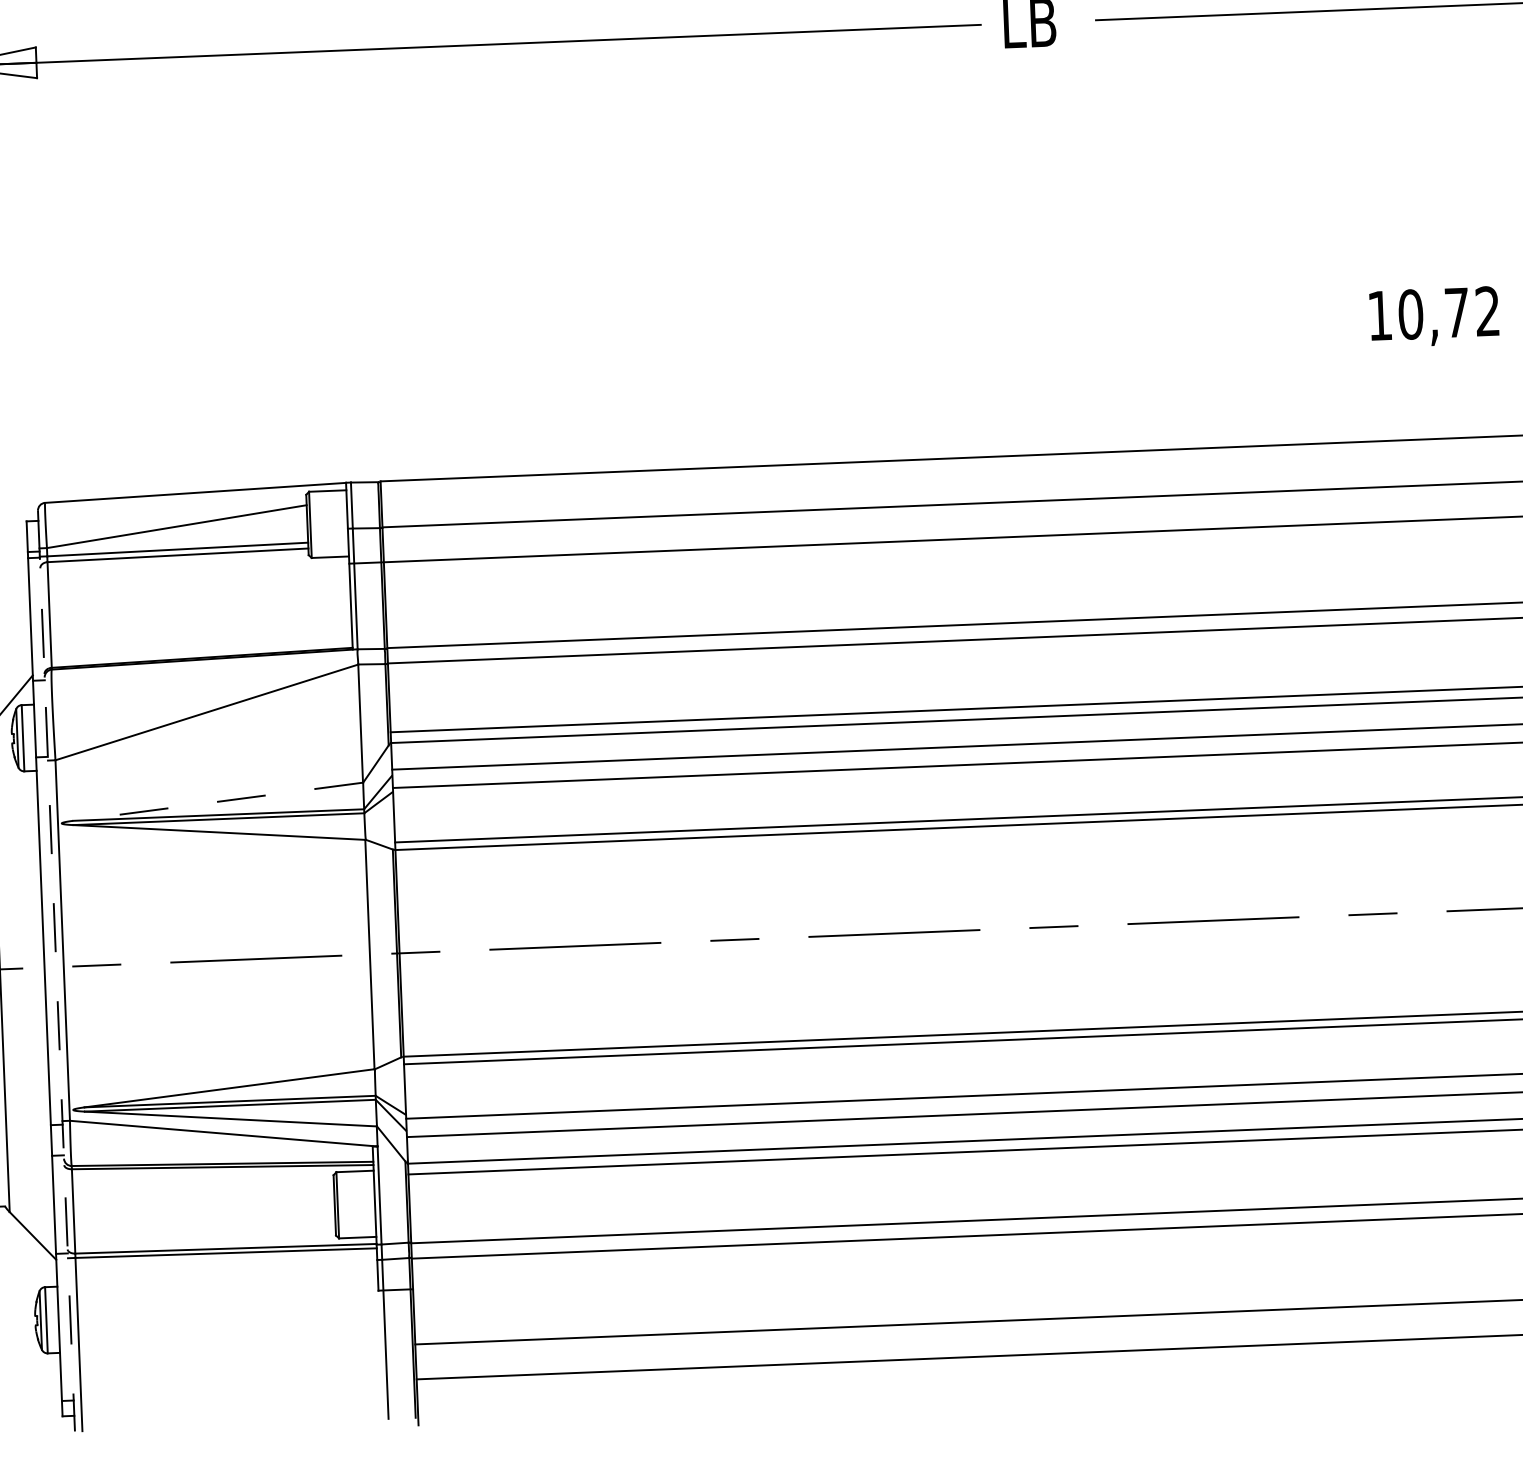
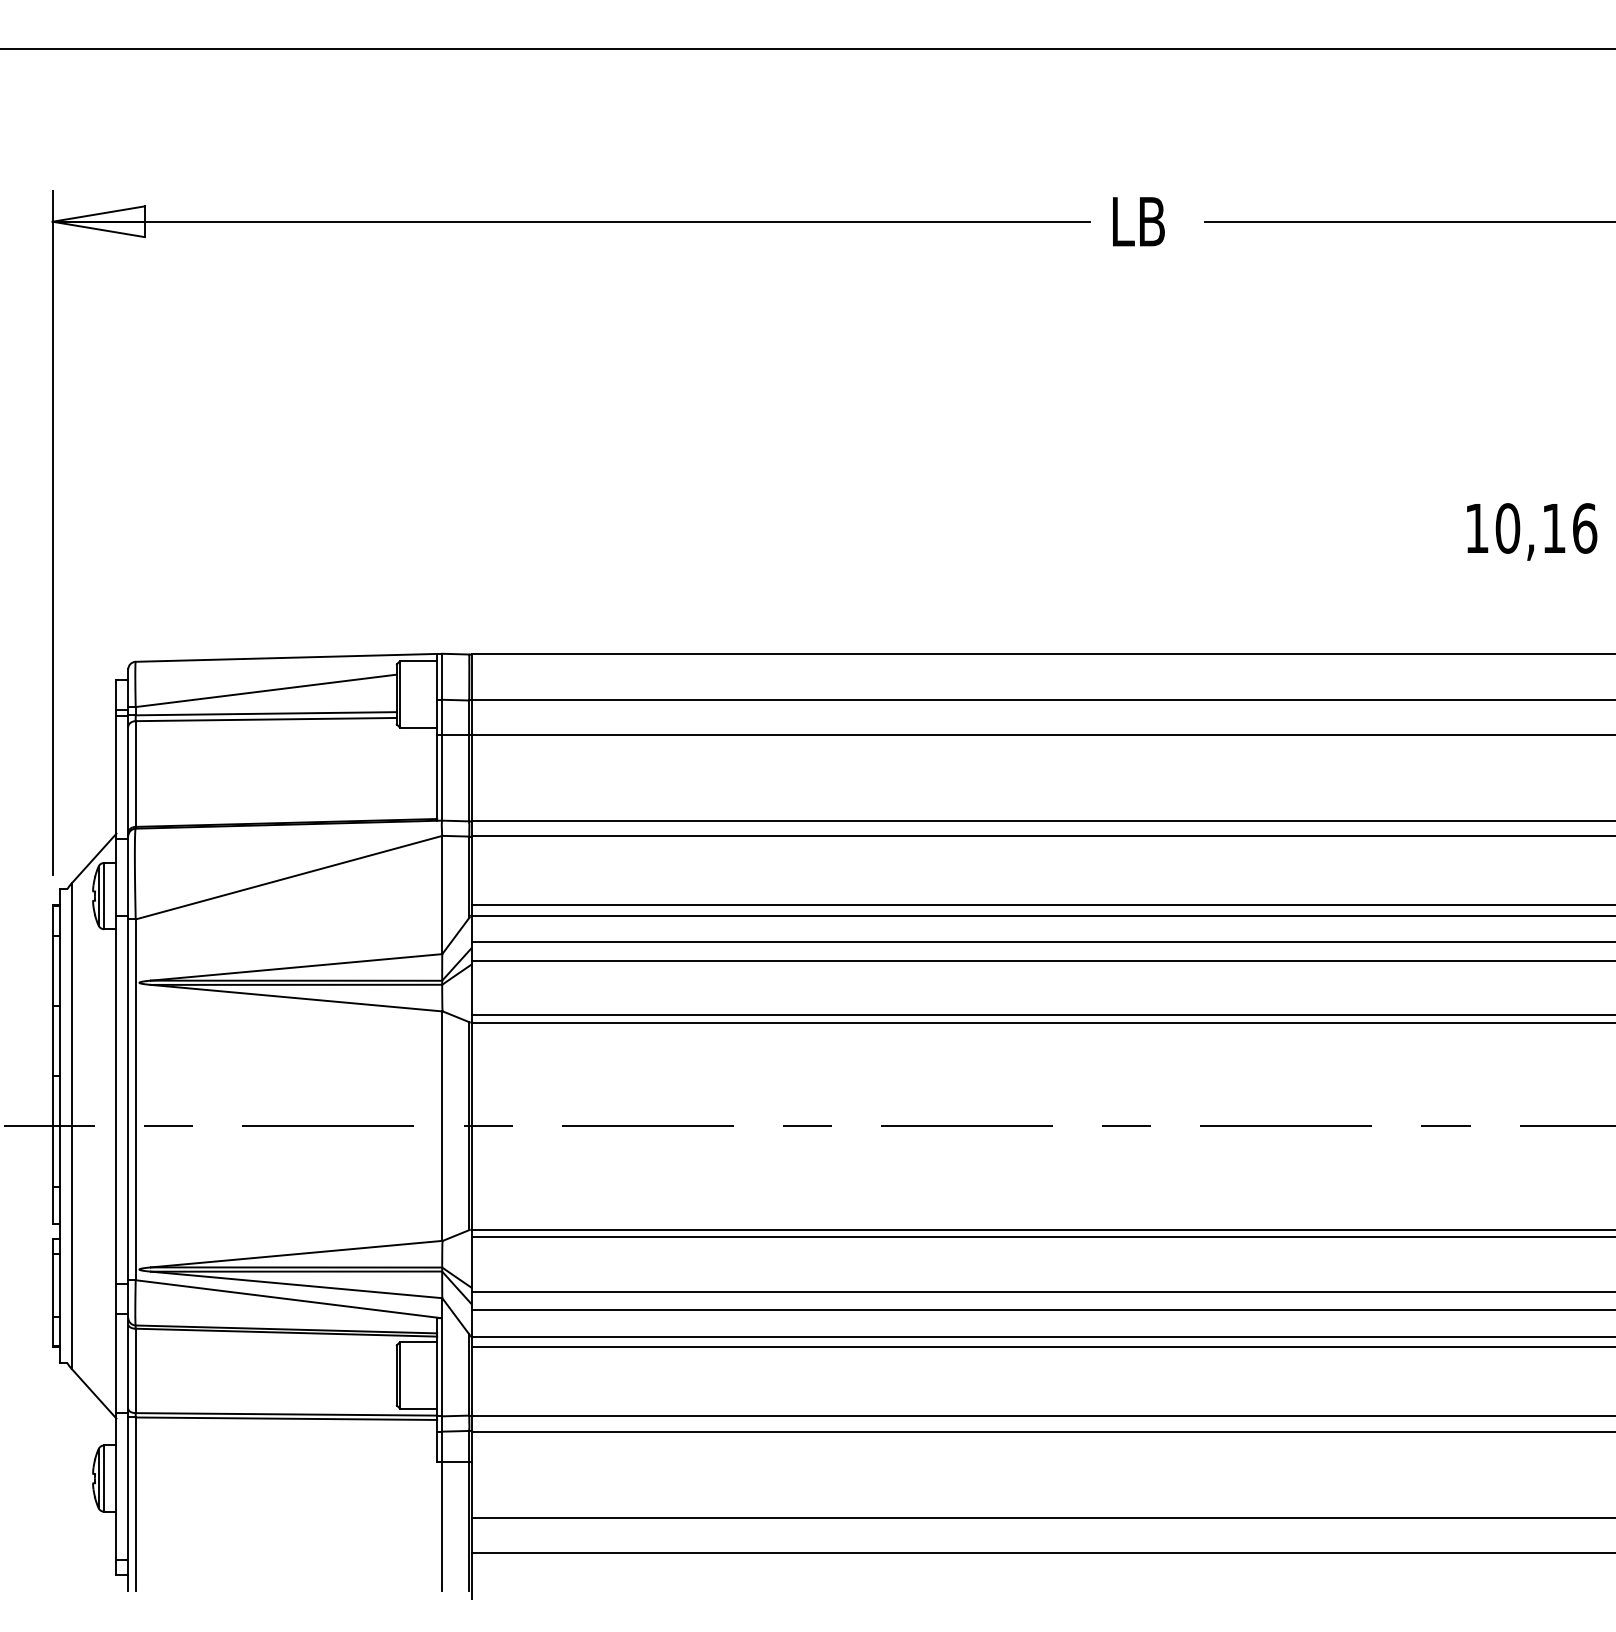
text: (1472, 312) -> (1569, 528), 10,72 -> 10,16
line: (218, 801) -> (296, 967), dashed -> solid
line: (56, 971) -> (128, 1130), dashed -> solid

